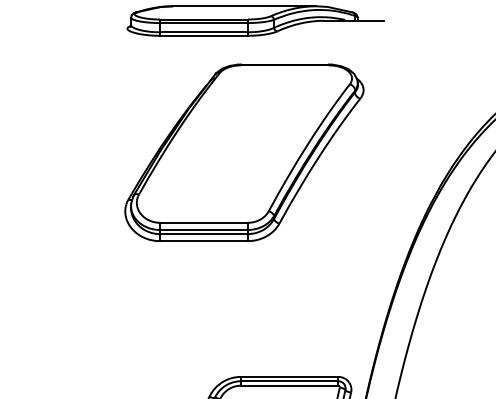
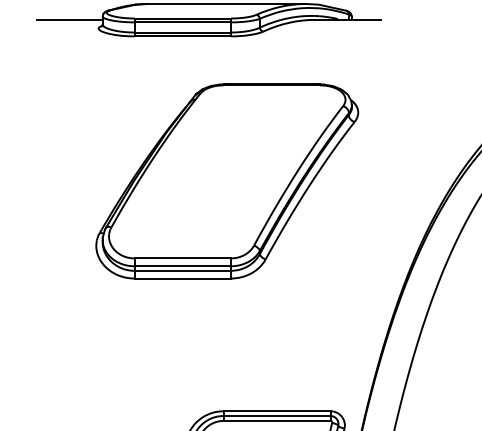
line: (100, 20) -> (69, 19), added
part: (244, 152) -> (227, 181), moved

